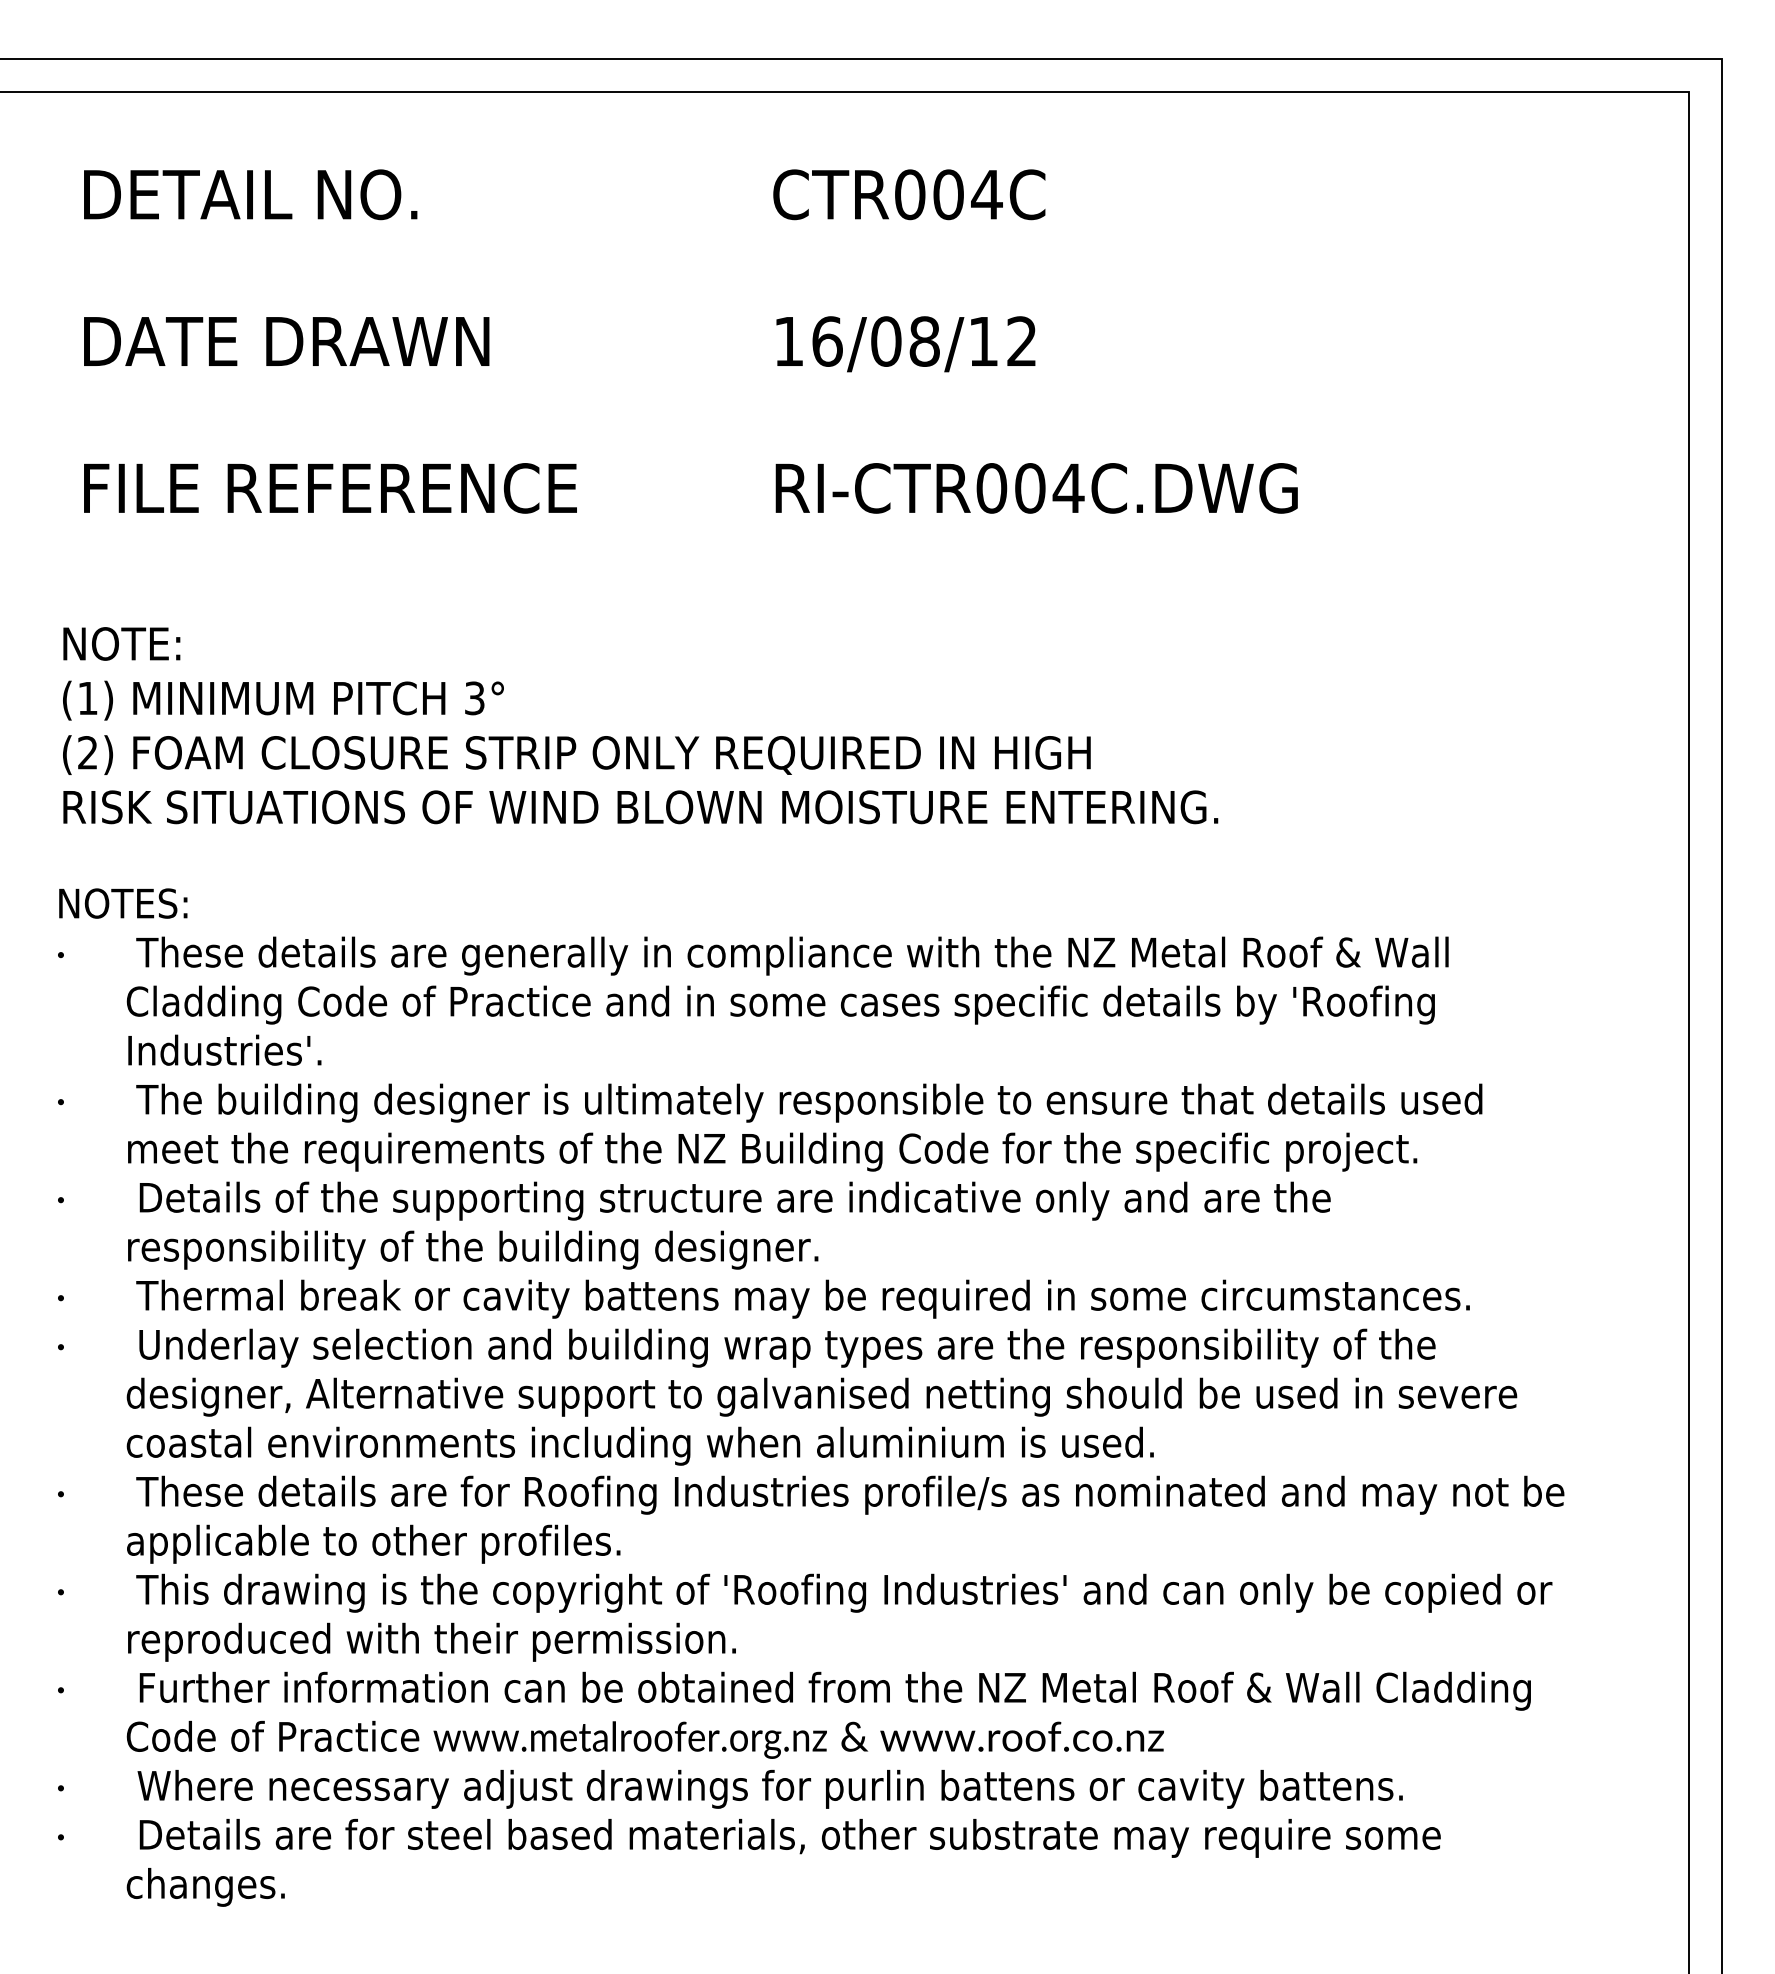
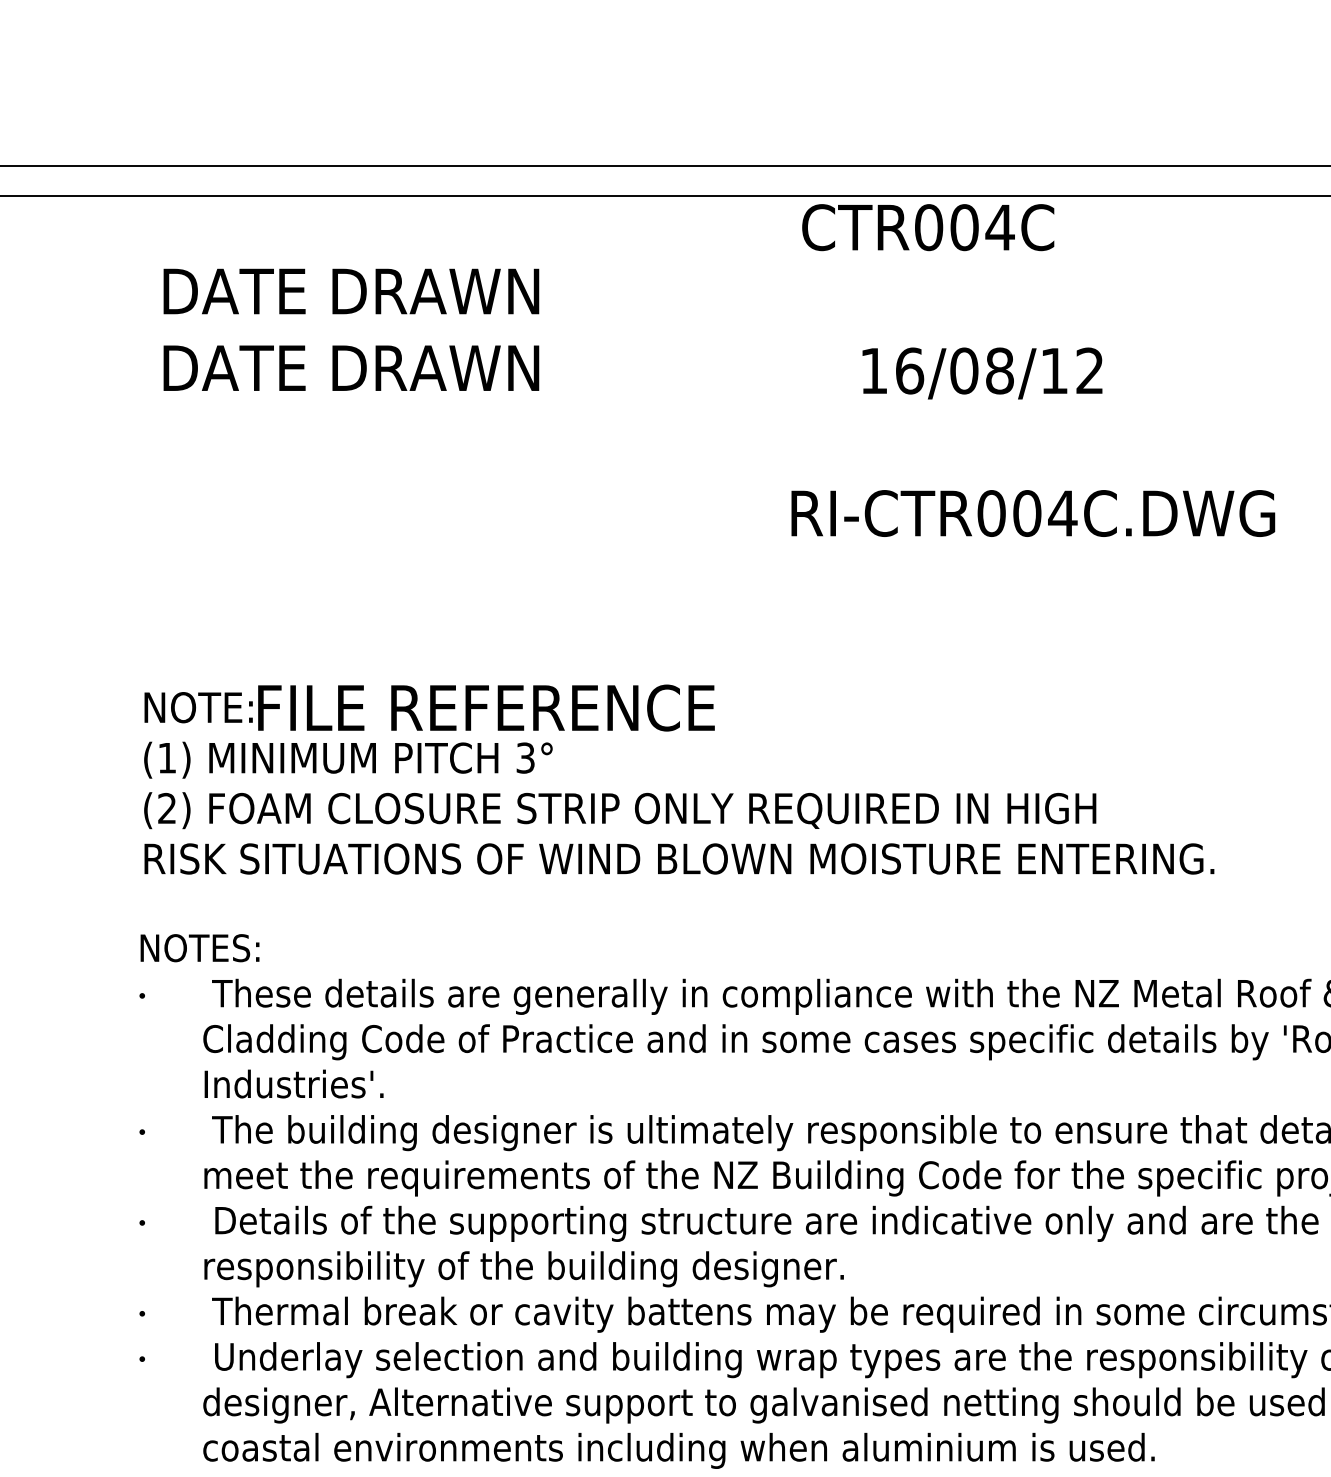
text: (307, 194) -> (370, 291), DETAIL NO. -> DATE DRAWN
text: (909, 194) -> (928, 227), moved
text: (286, 341) -> (351, 368), moved
text: (905, 344) -> (982, 373), moved
text: (330, 488) -> (486, 708), moved
text: (1036, 488) -> (1033, 513), moved

